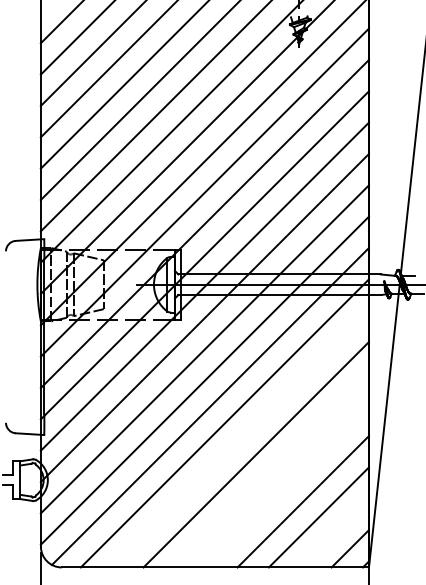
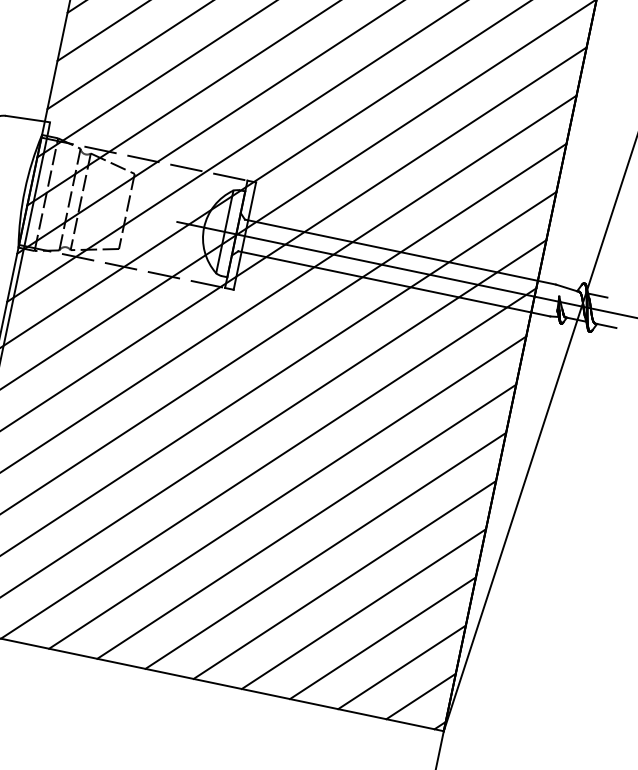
line: (240, 438) -> (287, 491), added
line: (271, 470) -> (325, 550), added
line: (287, 485) -> (344, 579), added
line: (334, 532) -> (402, 666), added

